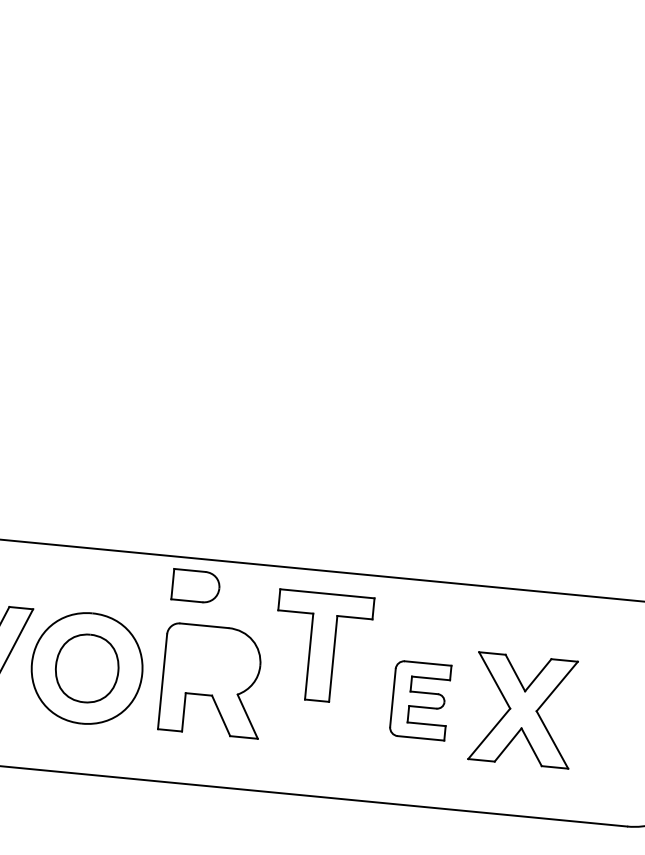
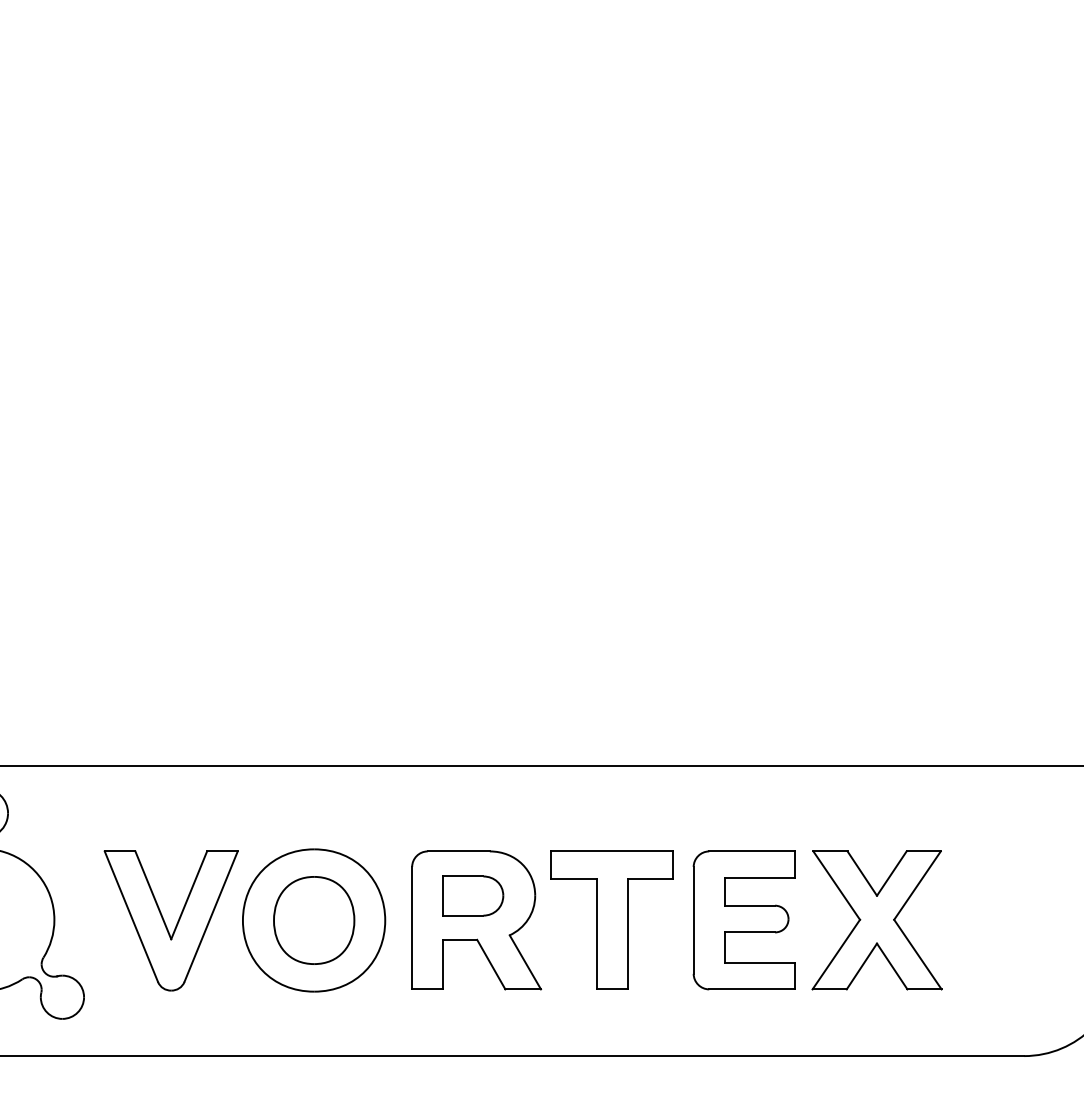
part: (196, 585) -> (473, 895), moved
part: (321, 646) -> (611, 919), moved
part: (419, 700) -> (743, 920), size x1.43

